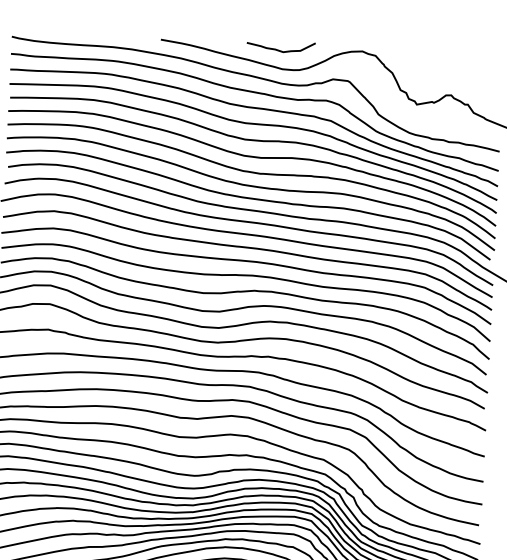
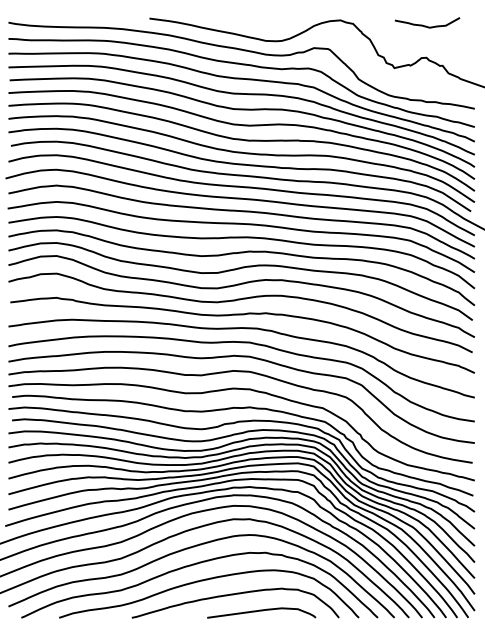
curve: (279, 49) -> (426, 25), moved

